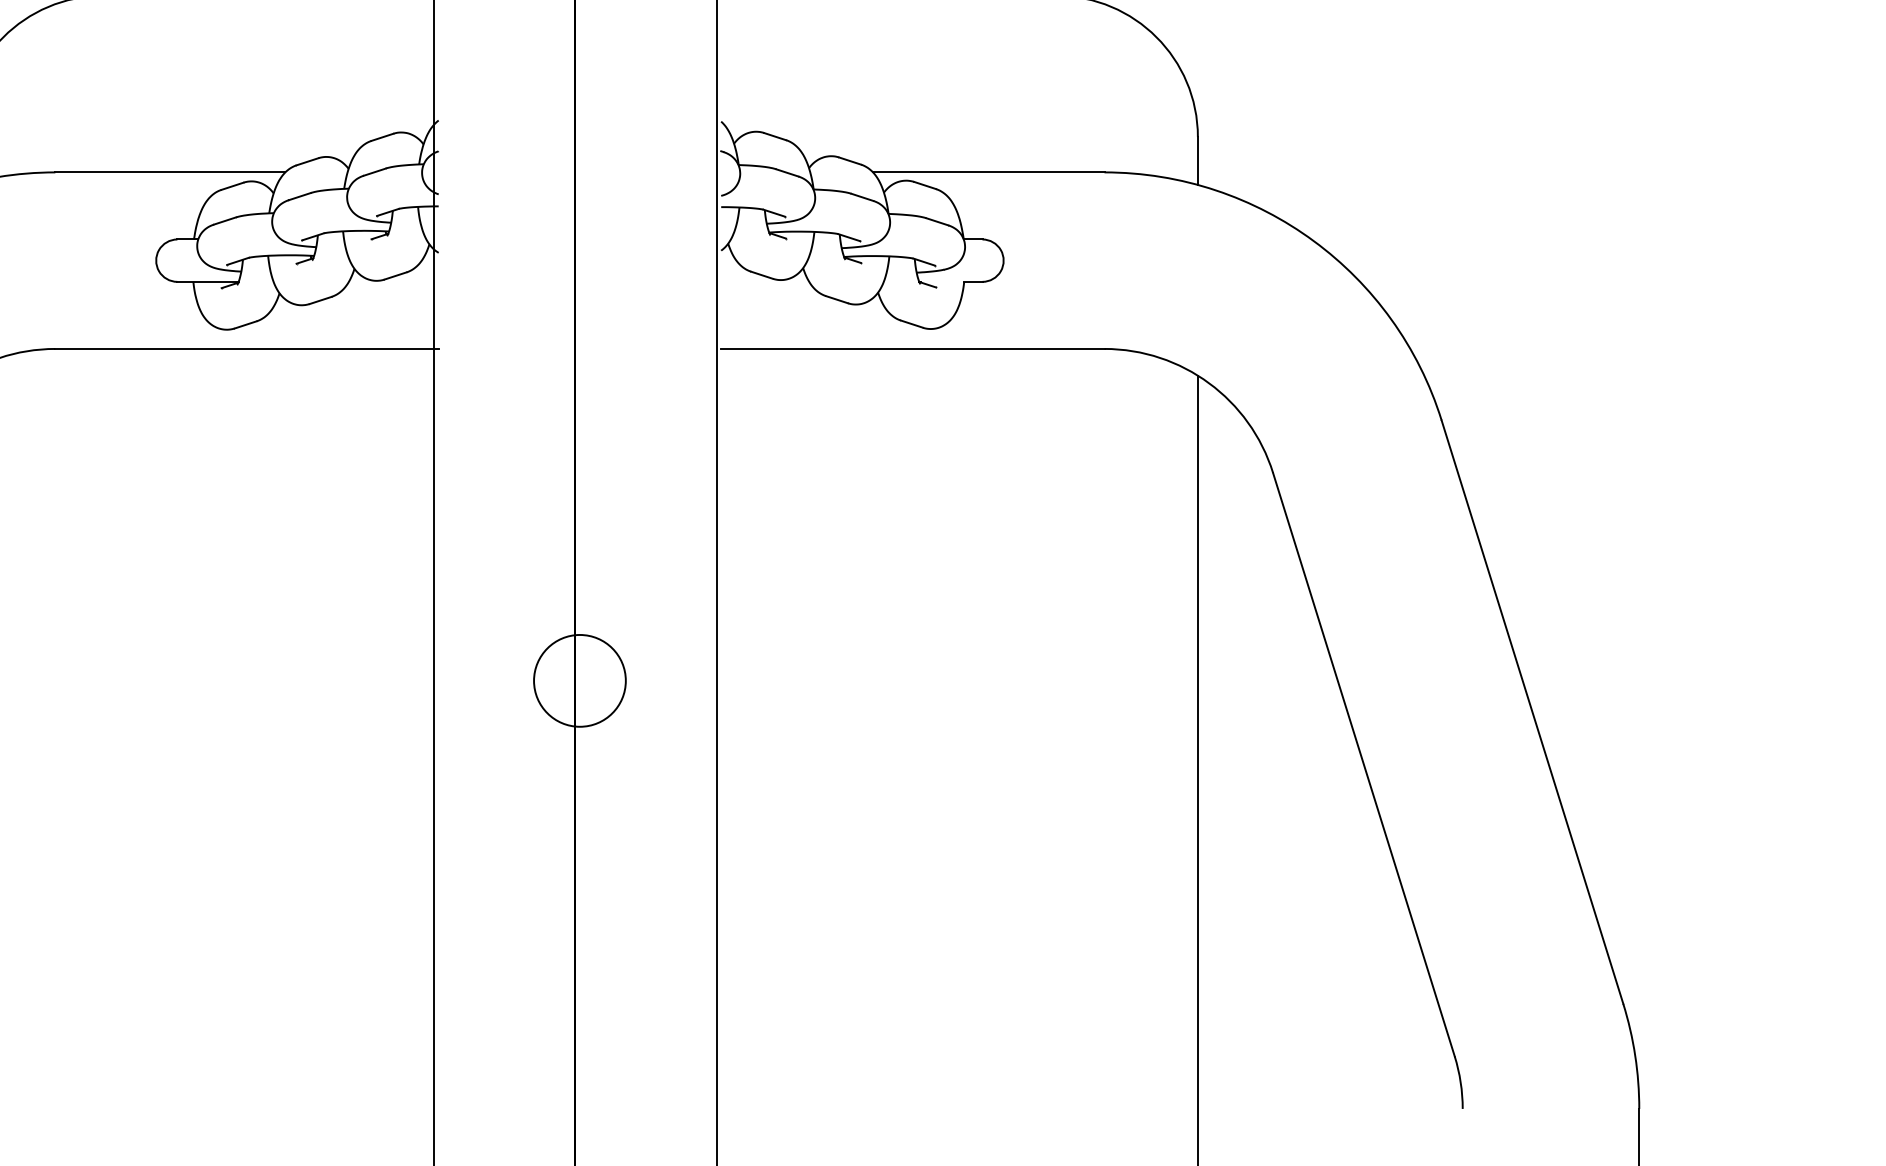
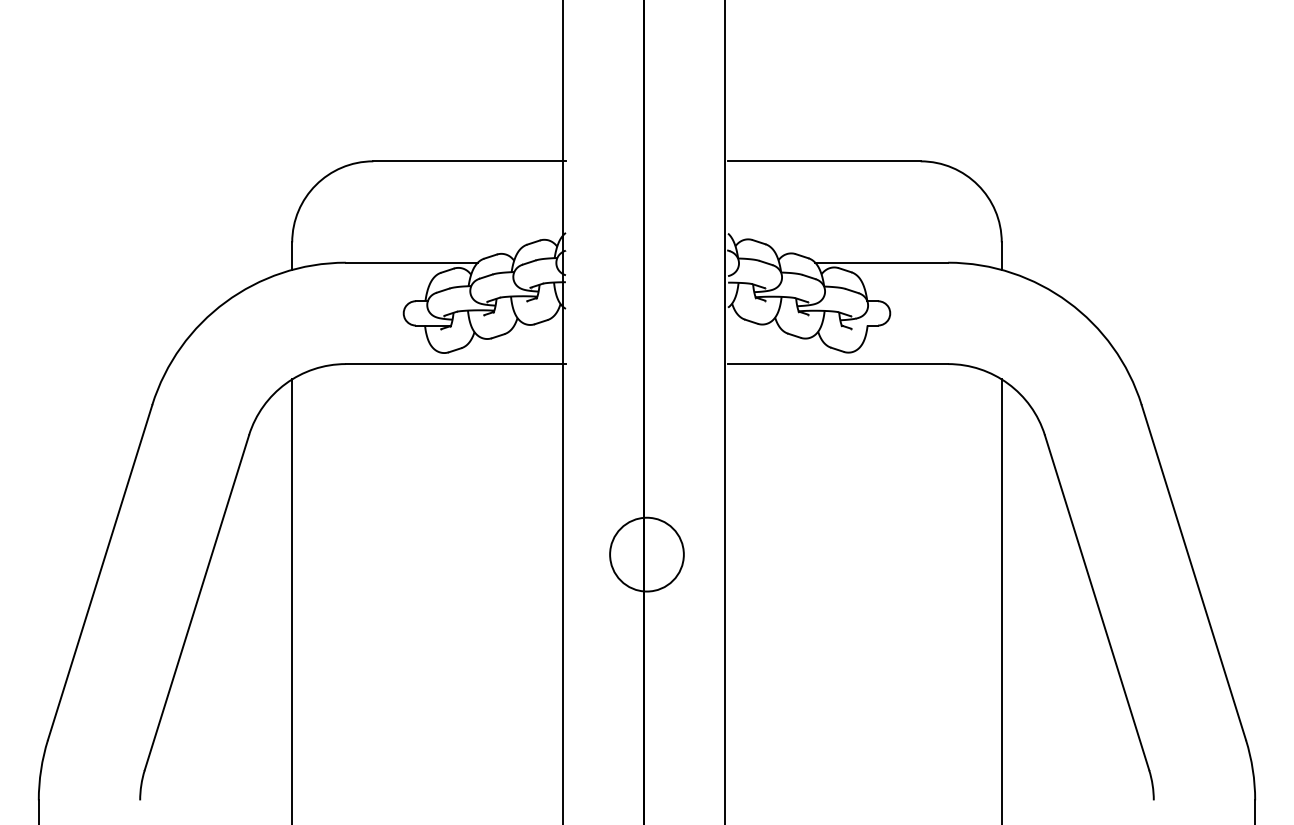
circle: (579, 680) -> (646, 554), size x1.4

